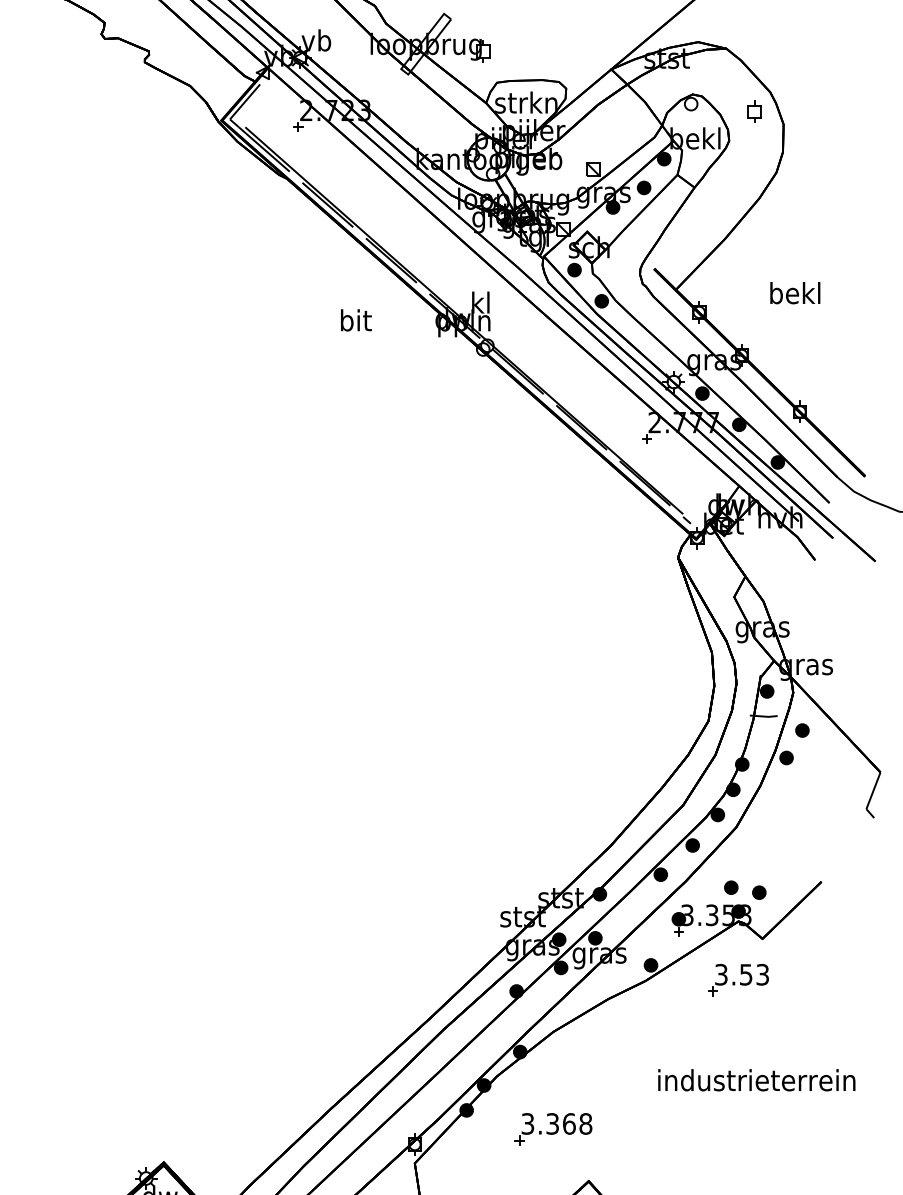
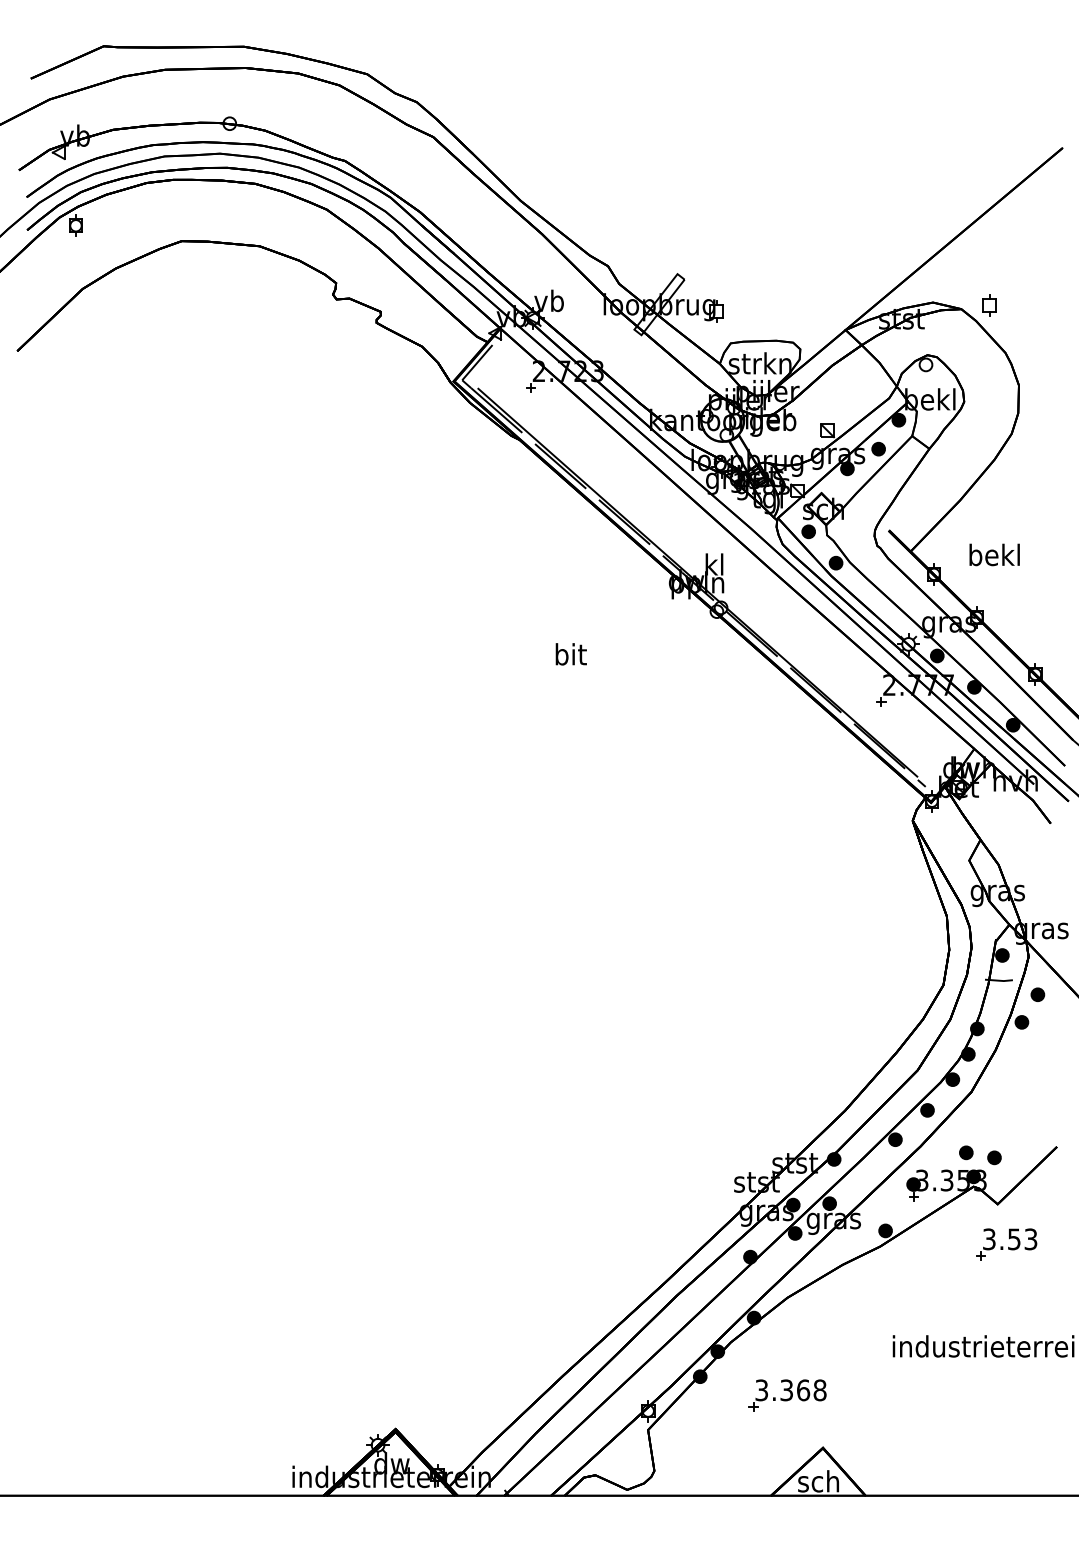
part: (754, 111) -> (989, 305), moved
text: (795, 292) -> (994, 554), moved
text: (355, 320) -> (570, 654), moved
part: (738, 979) -> (1006, 1244), moved

